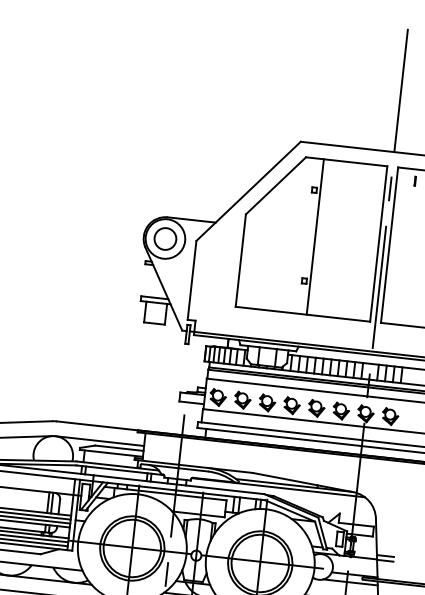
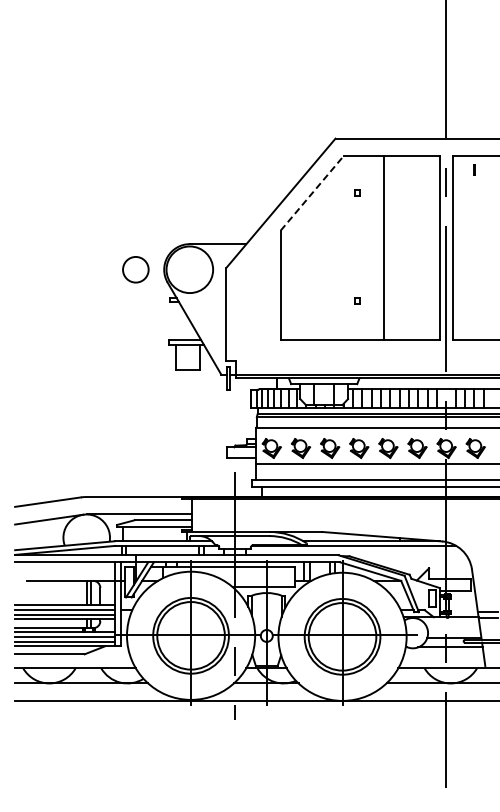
line: (276, 185) -> (312, 193), solid -> dashed
line: (315, 237) -> (383, 248), moved
circle: (165, 238) -> (135, 269), moved

